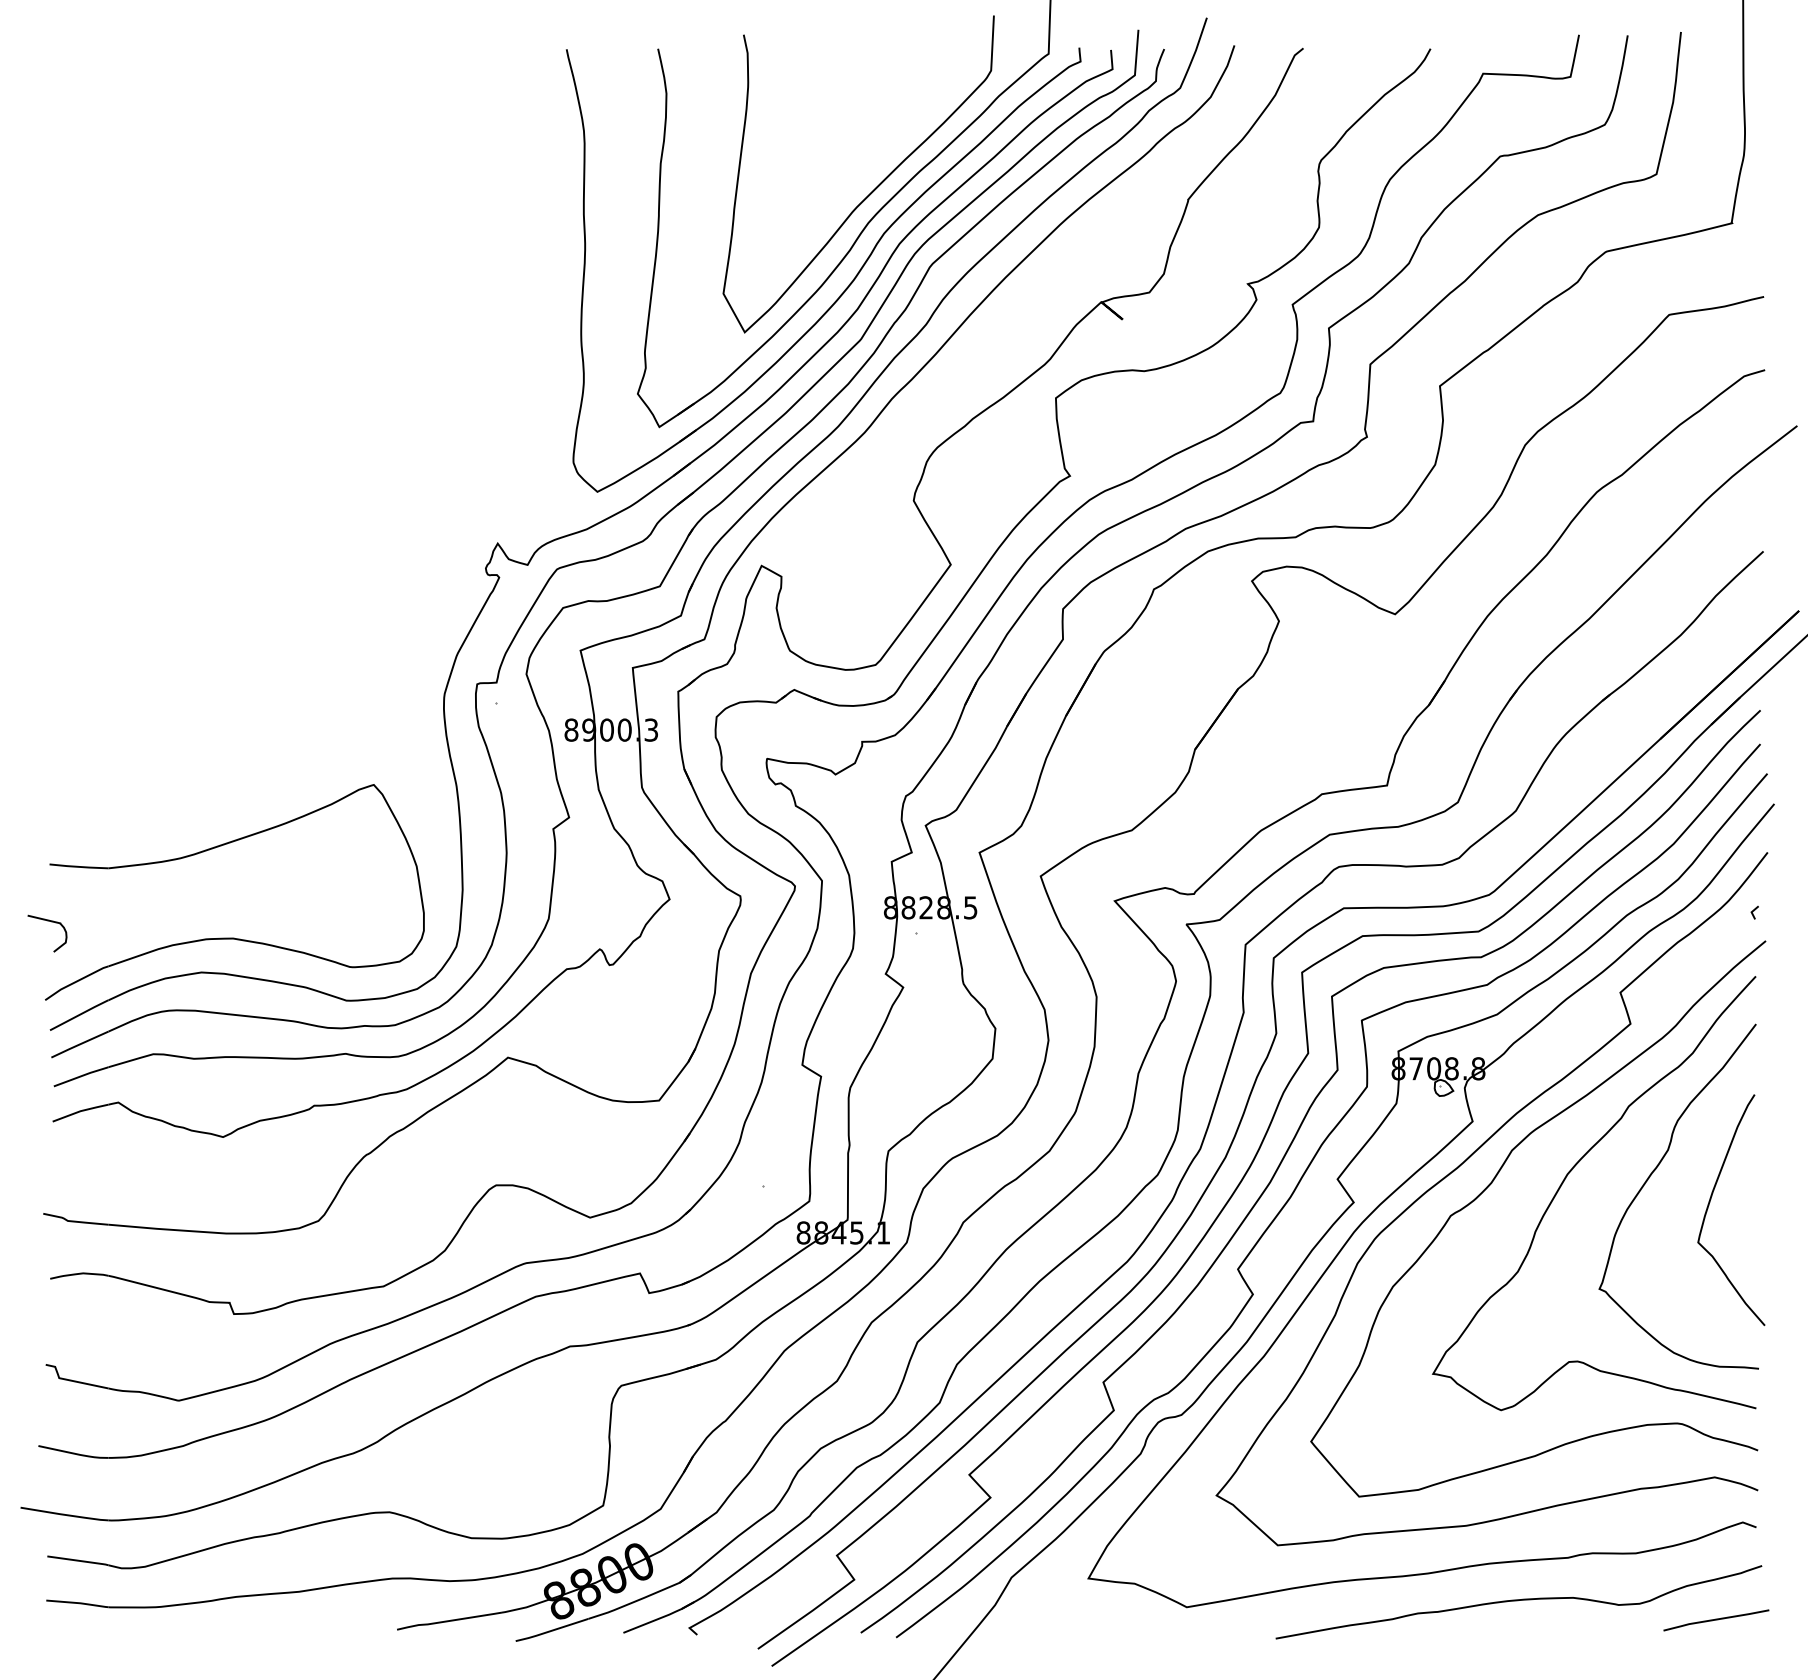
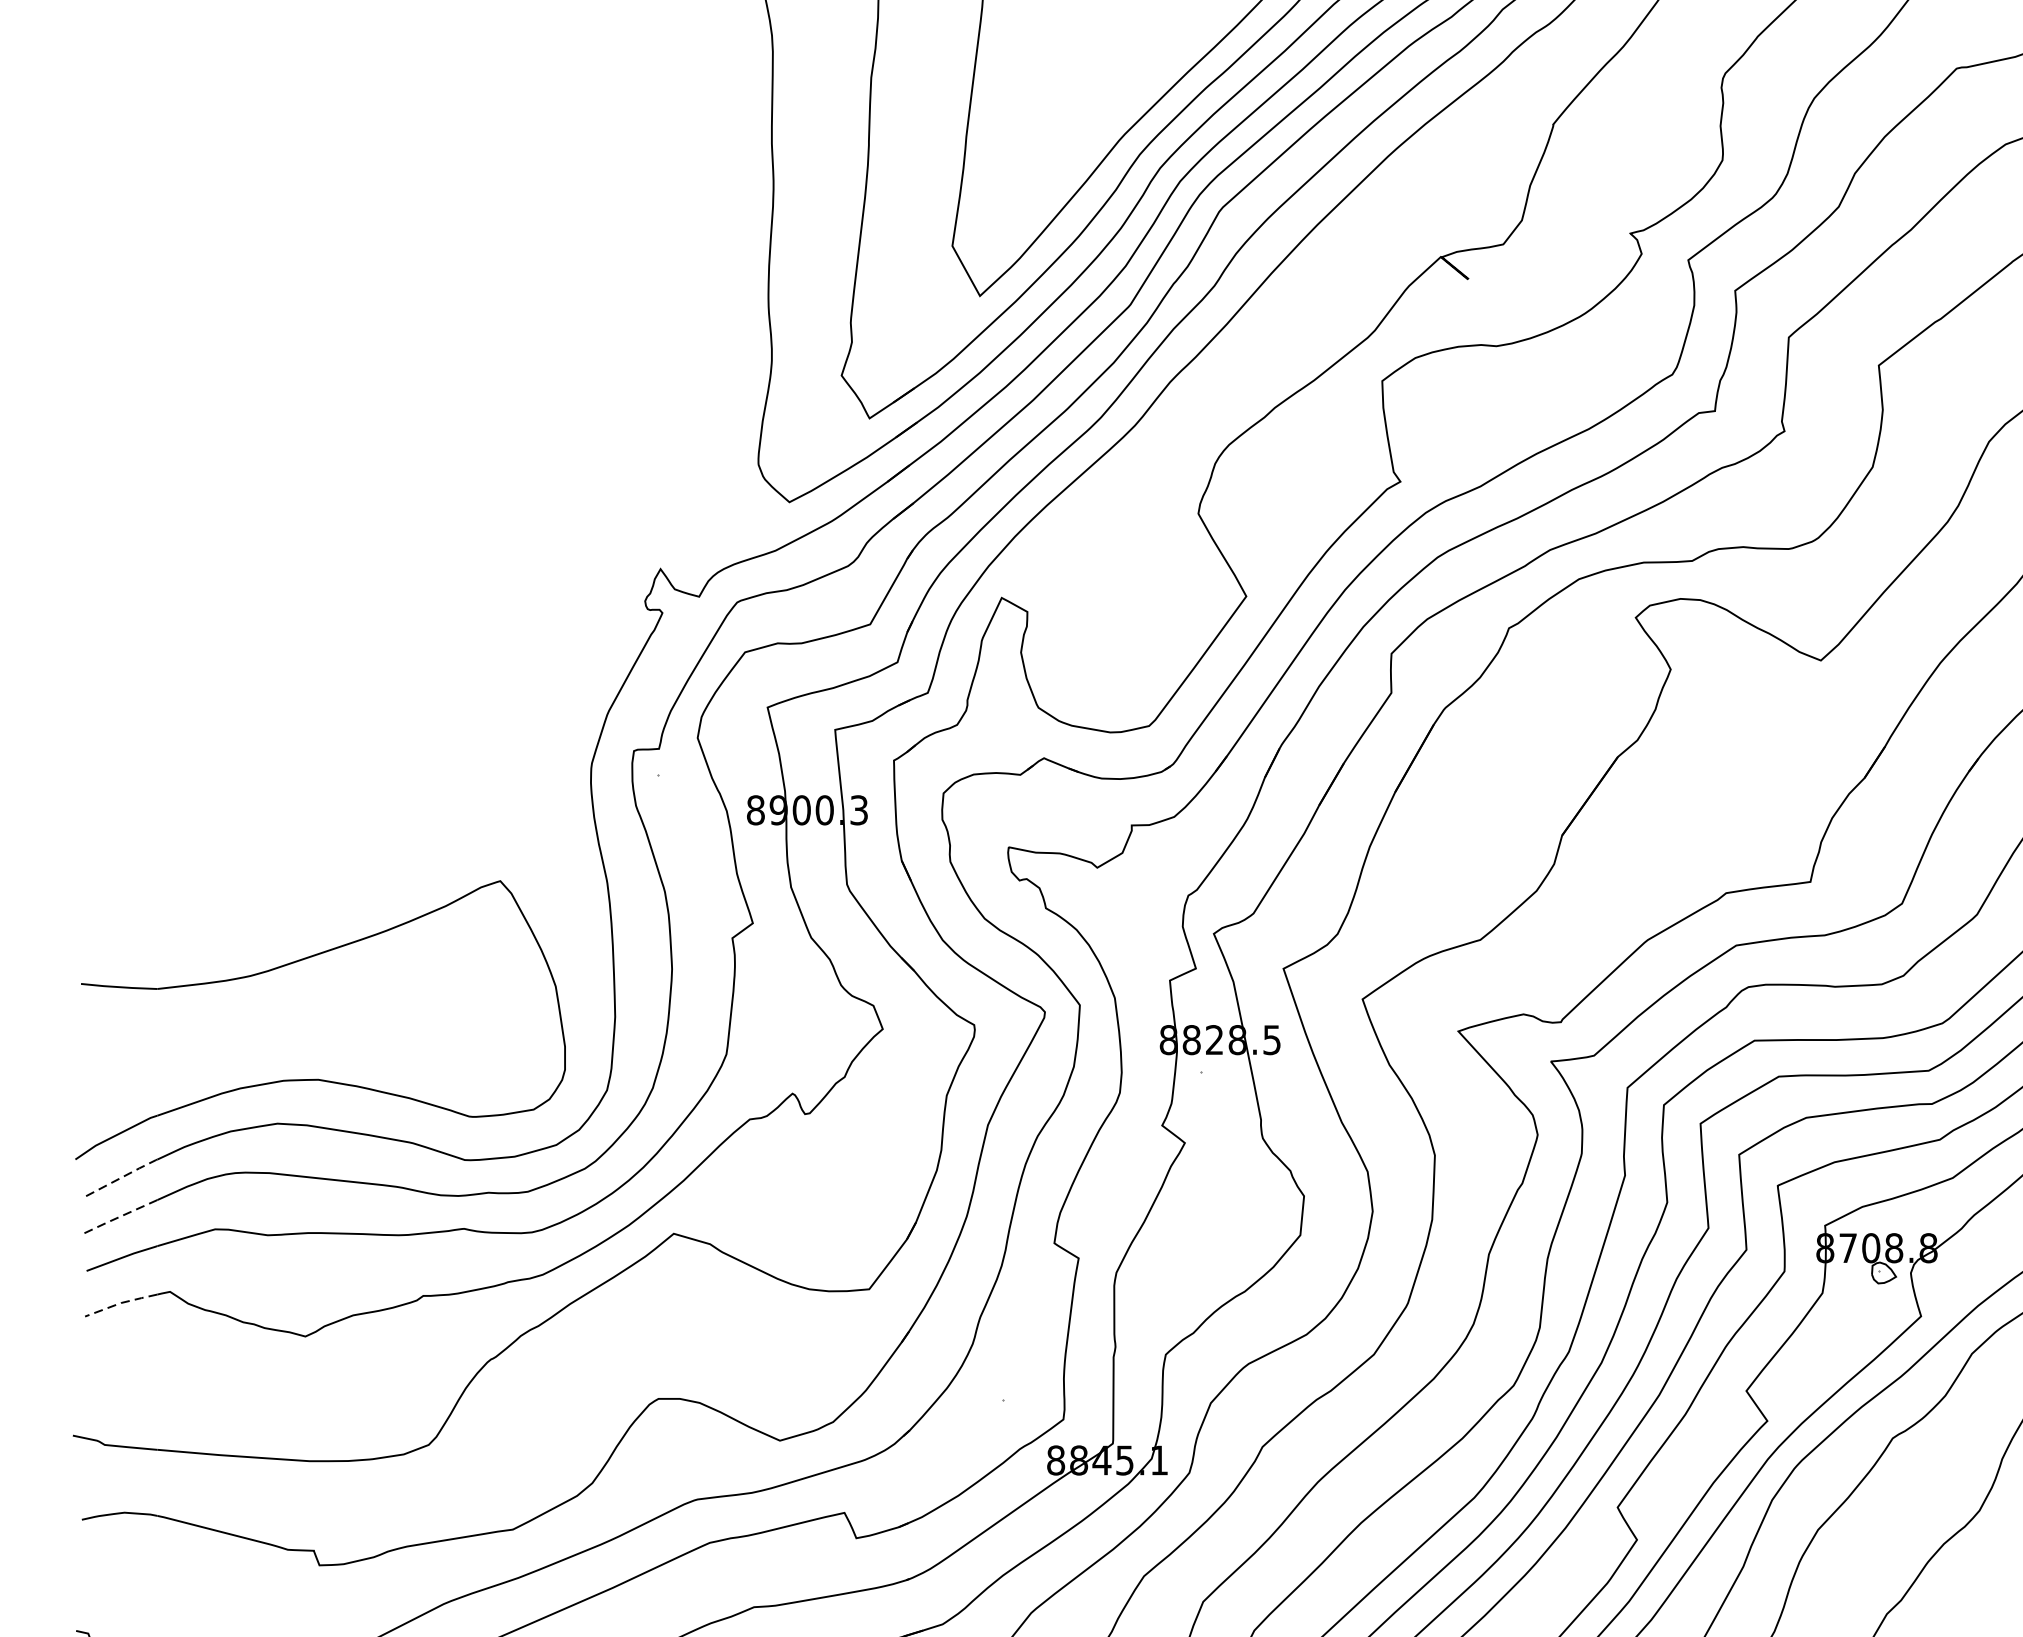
curve: (51, 922) -> (83, 1059), removed
line: (80, 1014) -> (121, 1177), solid -> dashed
line: (79, 1044) -> (119, 1216), solid -> dashed
line: (80, 1111) -> (121, 1303), solid -> dashed

